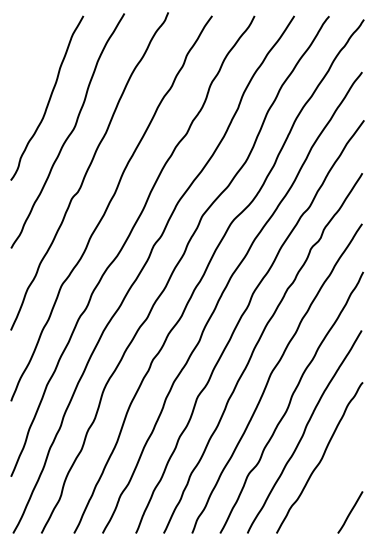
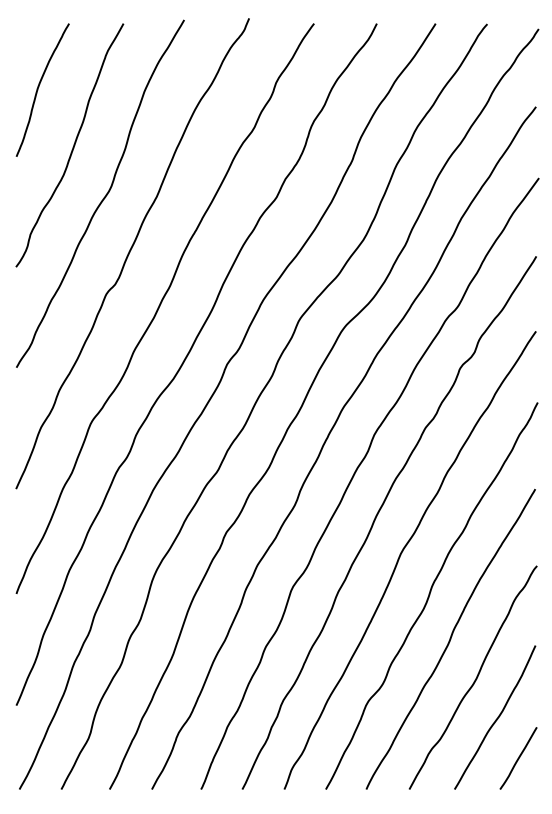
curve: (26, 60) -> (39, 89), added
curve: (335, 484) -> (496, 717), added

